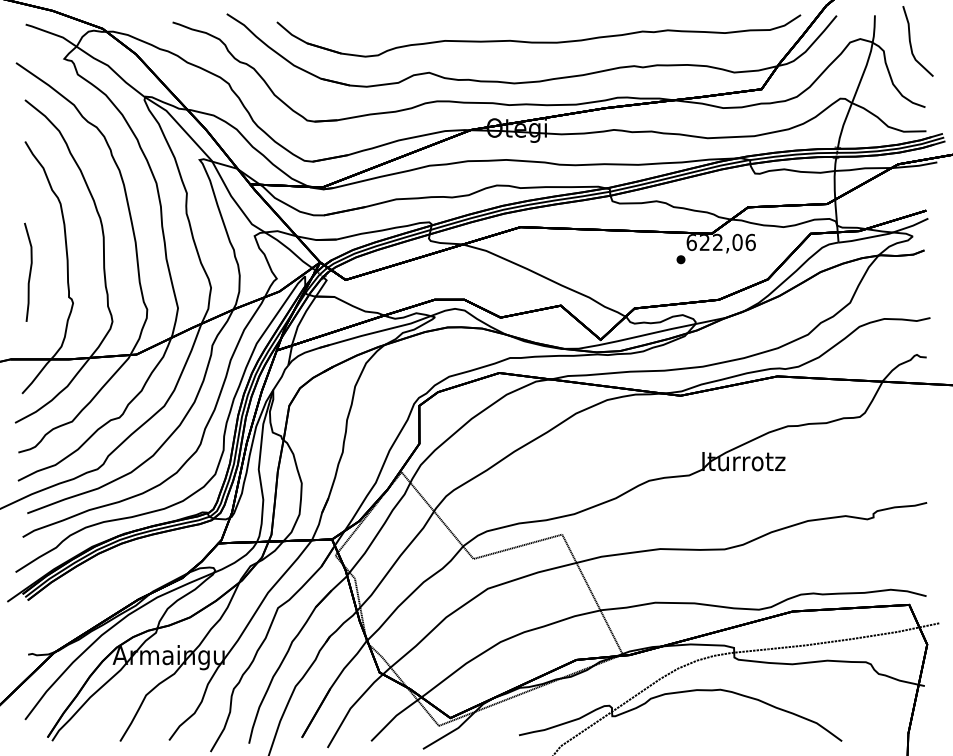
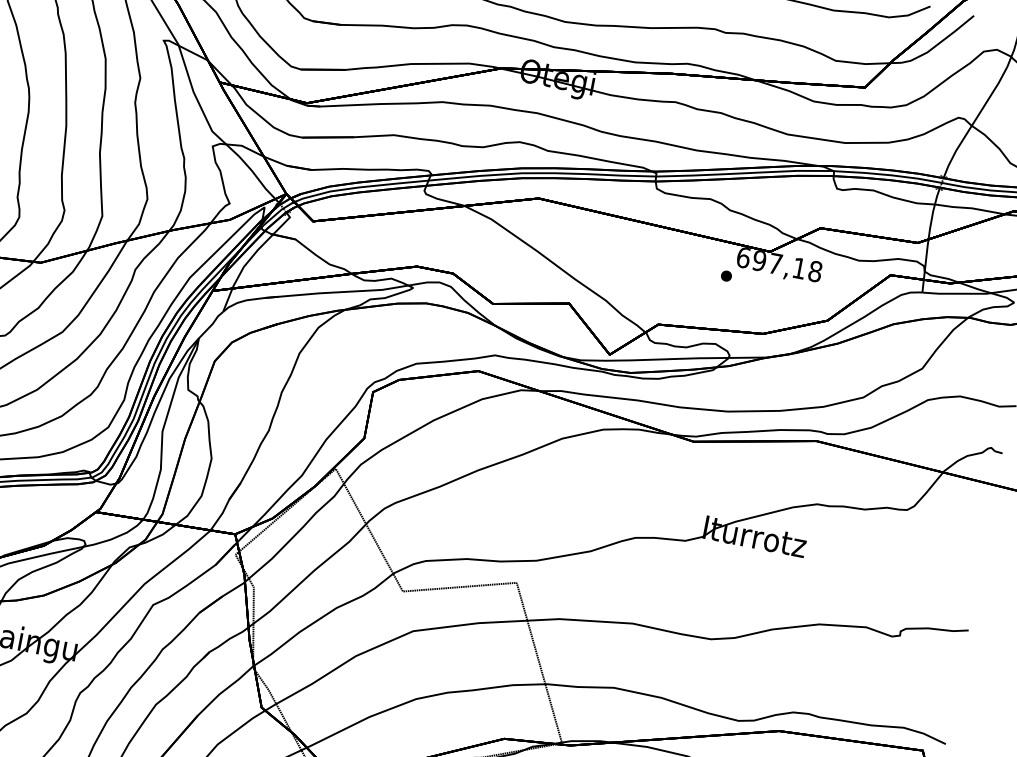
text: (727, 242) -> (787, 266), 622,06 -> 697,18

